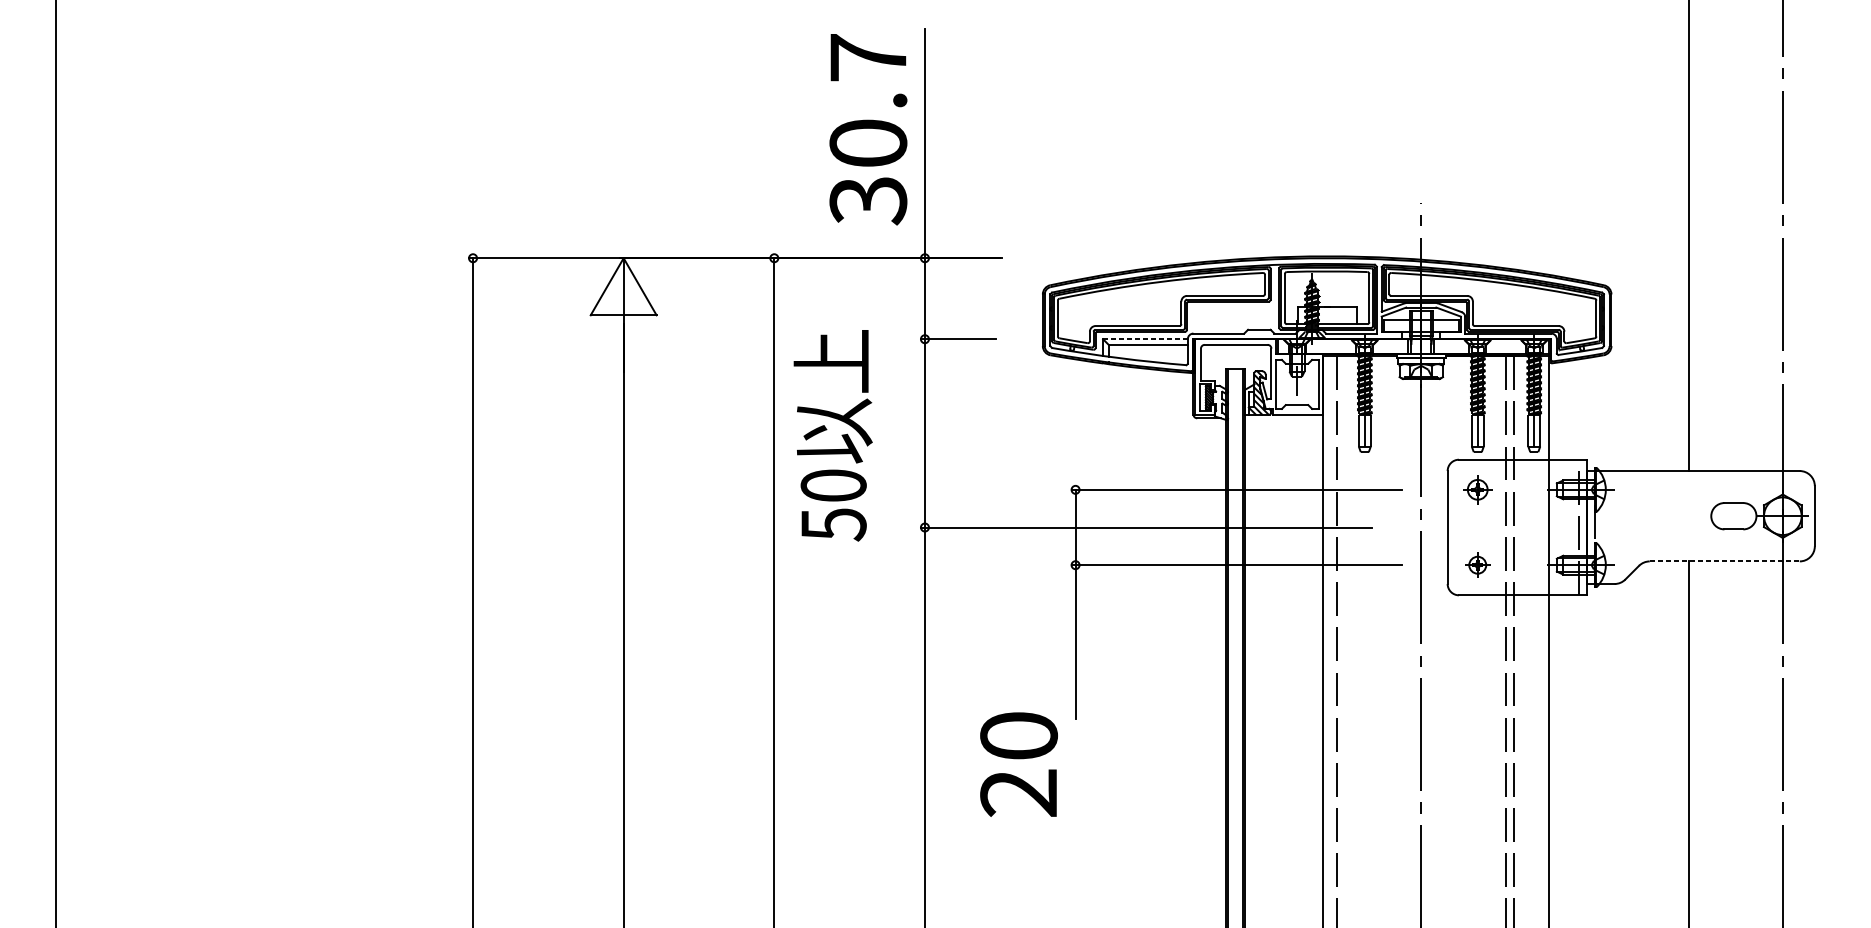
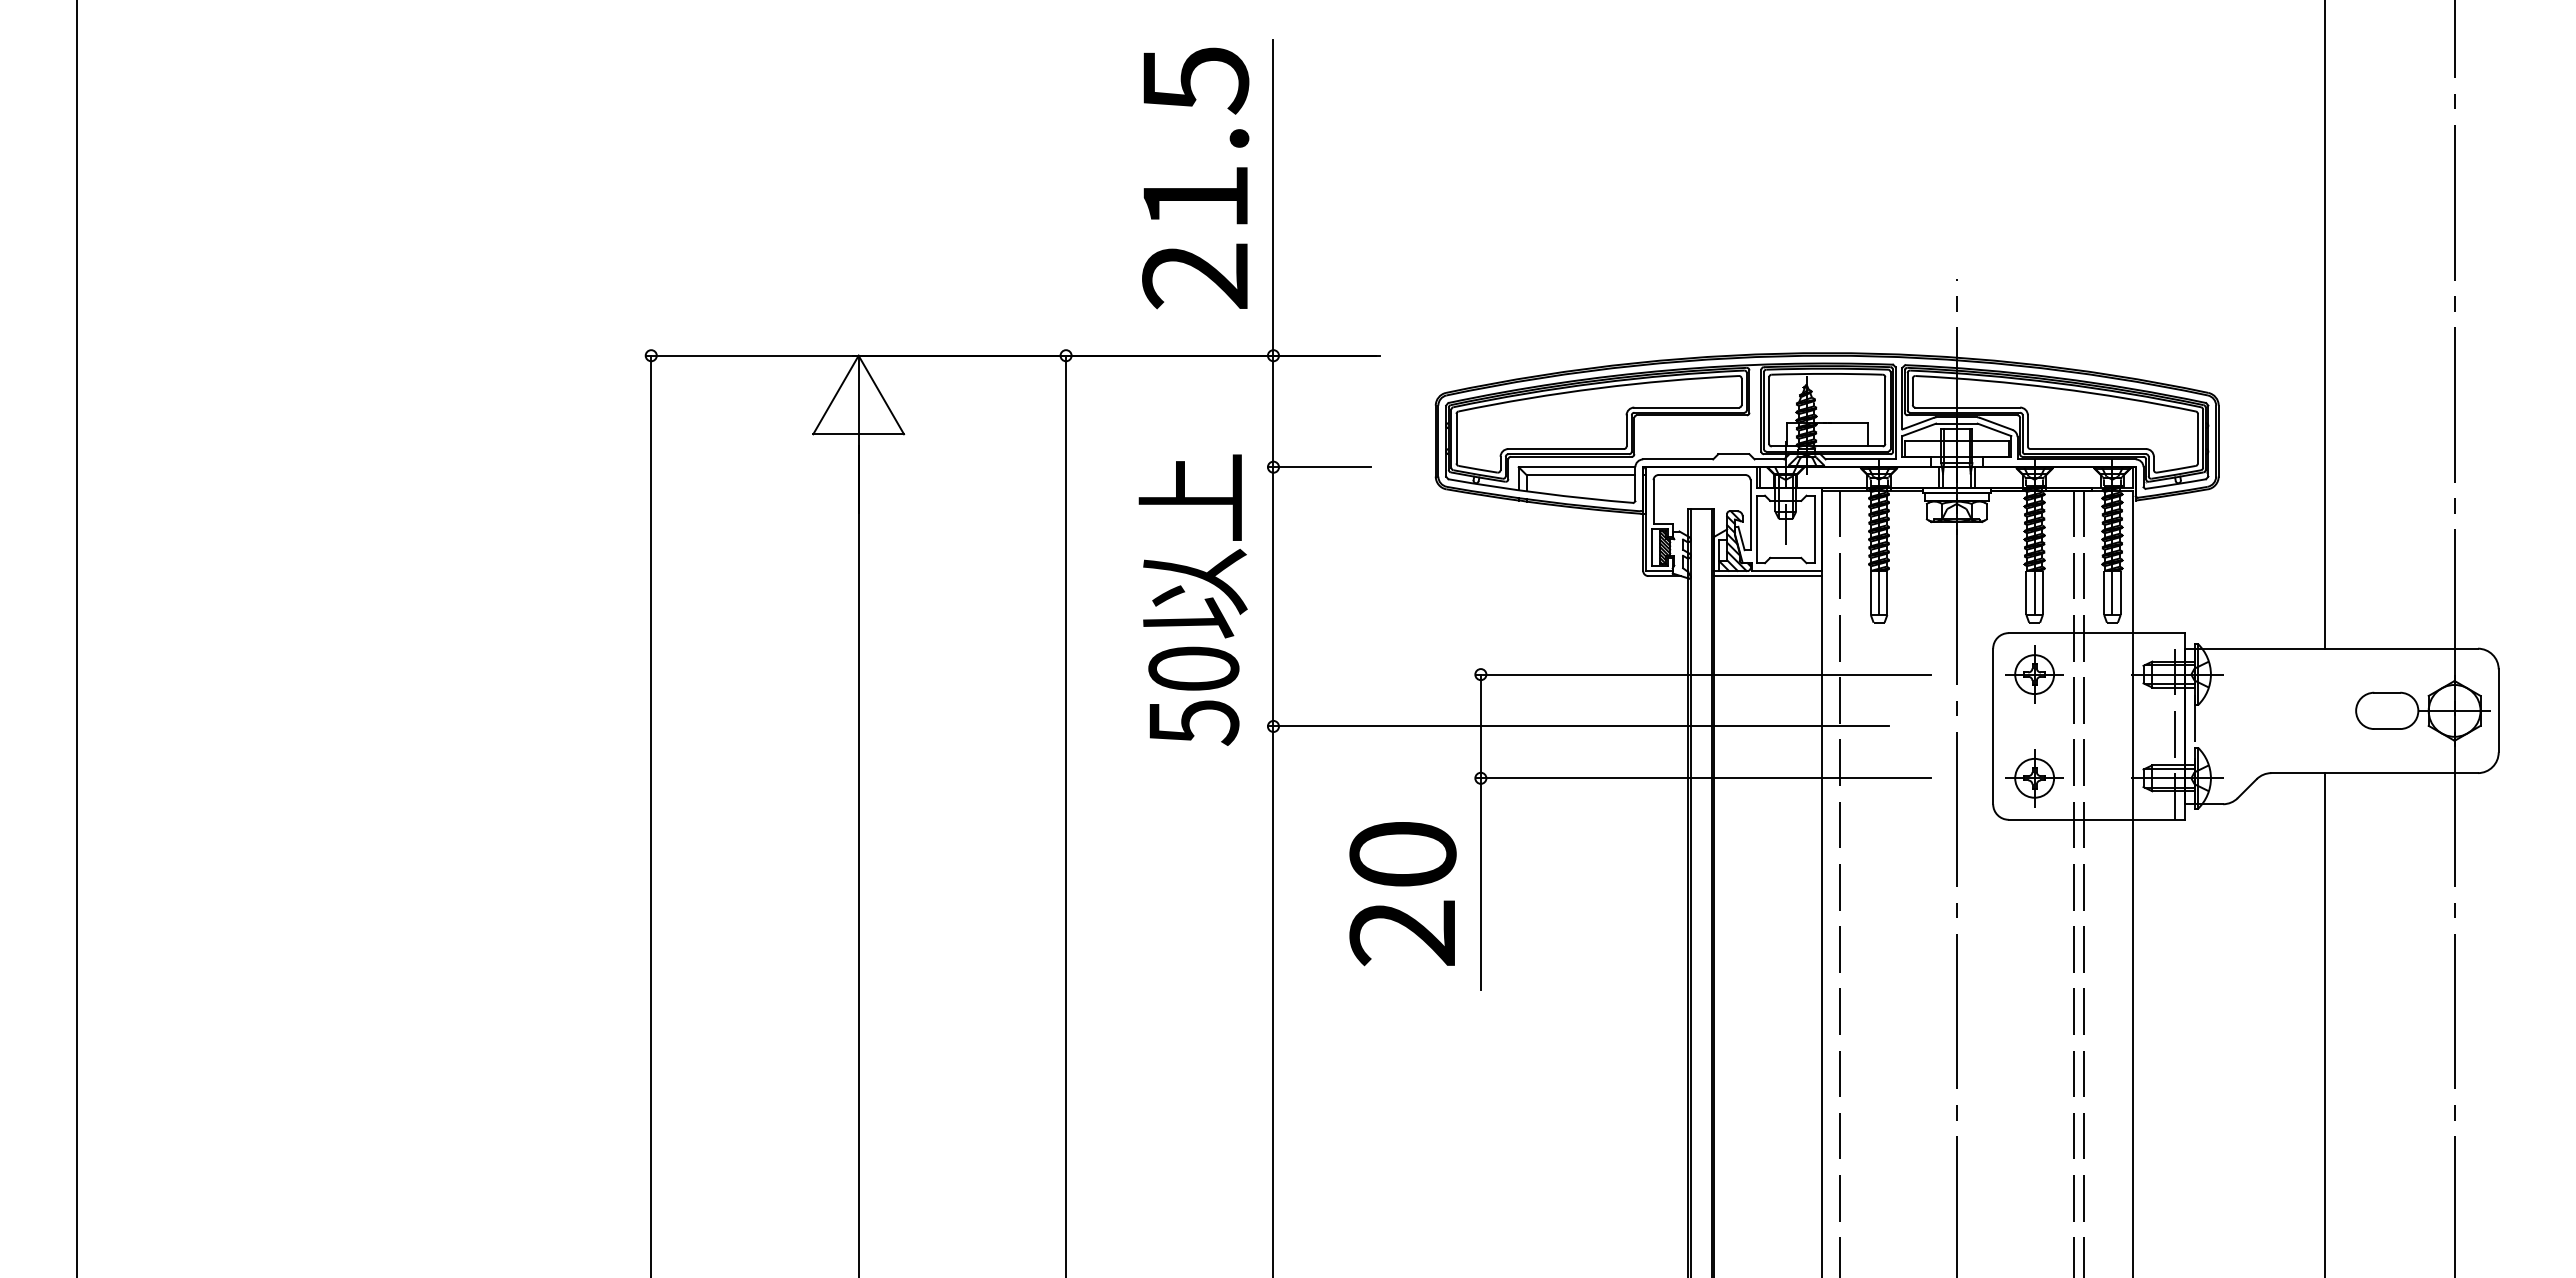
text: (868, 129) -> (1195, 178), 30.7 -> 21.5
line: (1145, 339) -> (1576, 467), dashed -> solid
line: (1284, 418) -> (1768, 576), added
text: (832, 435) -> (1192, 599), moved
part: (1477, 489) -> (2034, 674), size x1.43
line: (1725, 561) -> (2375, 773), dashed -> solid
part: (1477, 565) -> (2034, 778), size x1.67
text: (1018, 765) -> (1402, 894), moved

